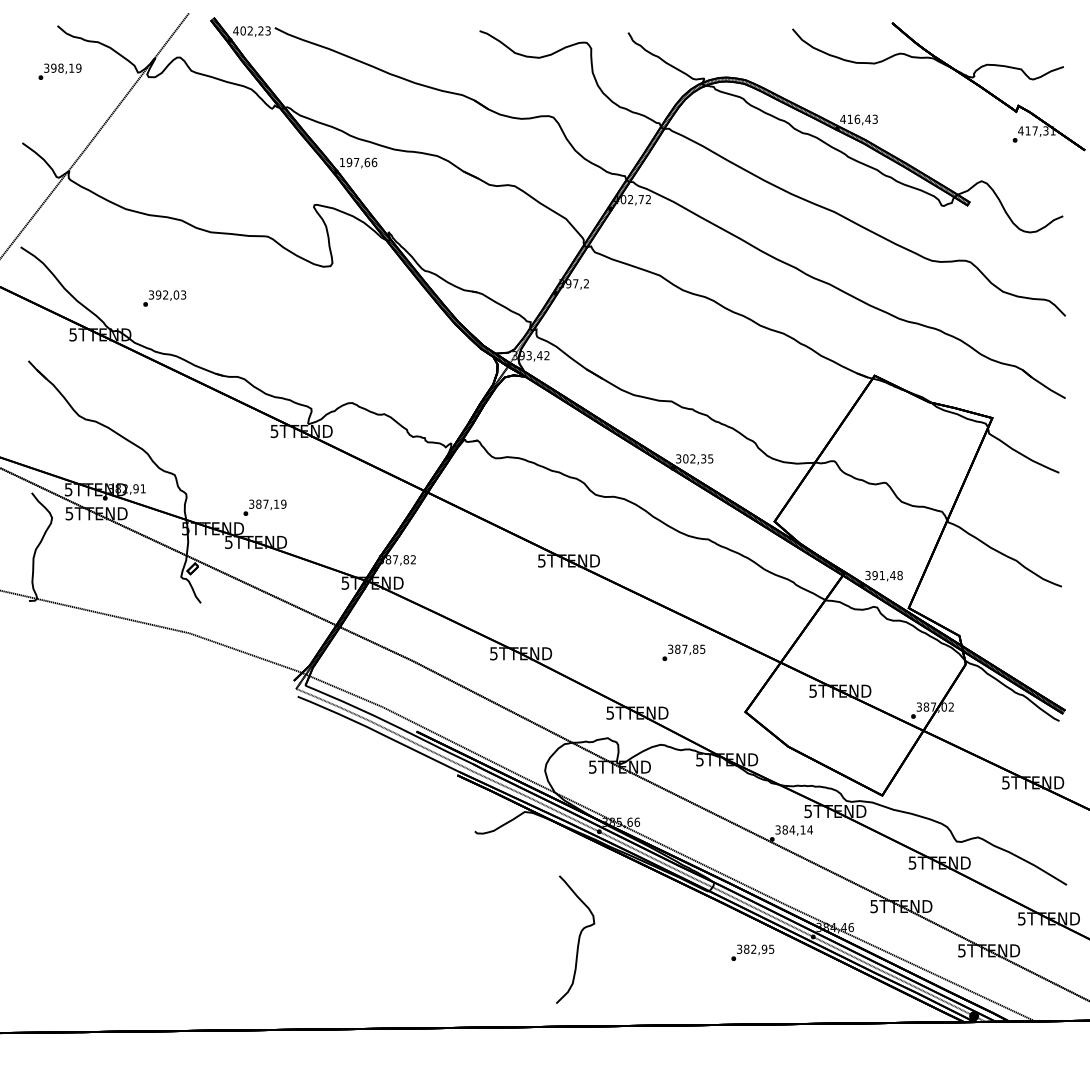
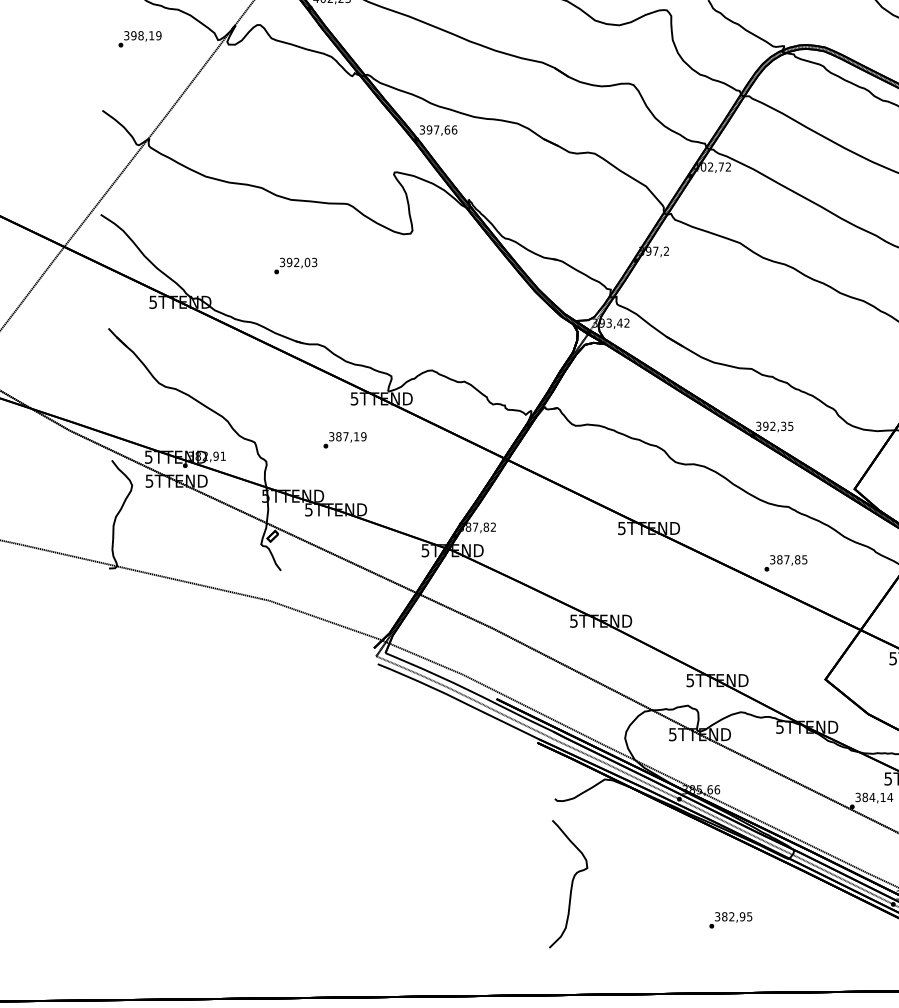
text: (341, 162) -> (421, 129), 197,66 -> 397,66
text: (164, 298) -> (295, 265), moved
text: (685, 458) -> (765, 425), 302,35 -> 392,35
text: (264, 507) -> (344, 439), moved
text: (683, 652) -> (785, 562), moved
part: (575, 939) -> (568, 883), moved
text: (752, 952) -> (730, 919), moved

